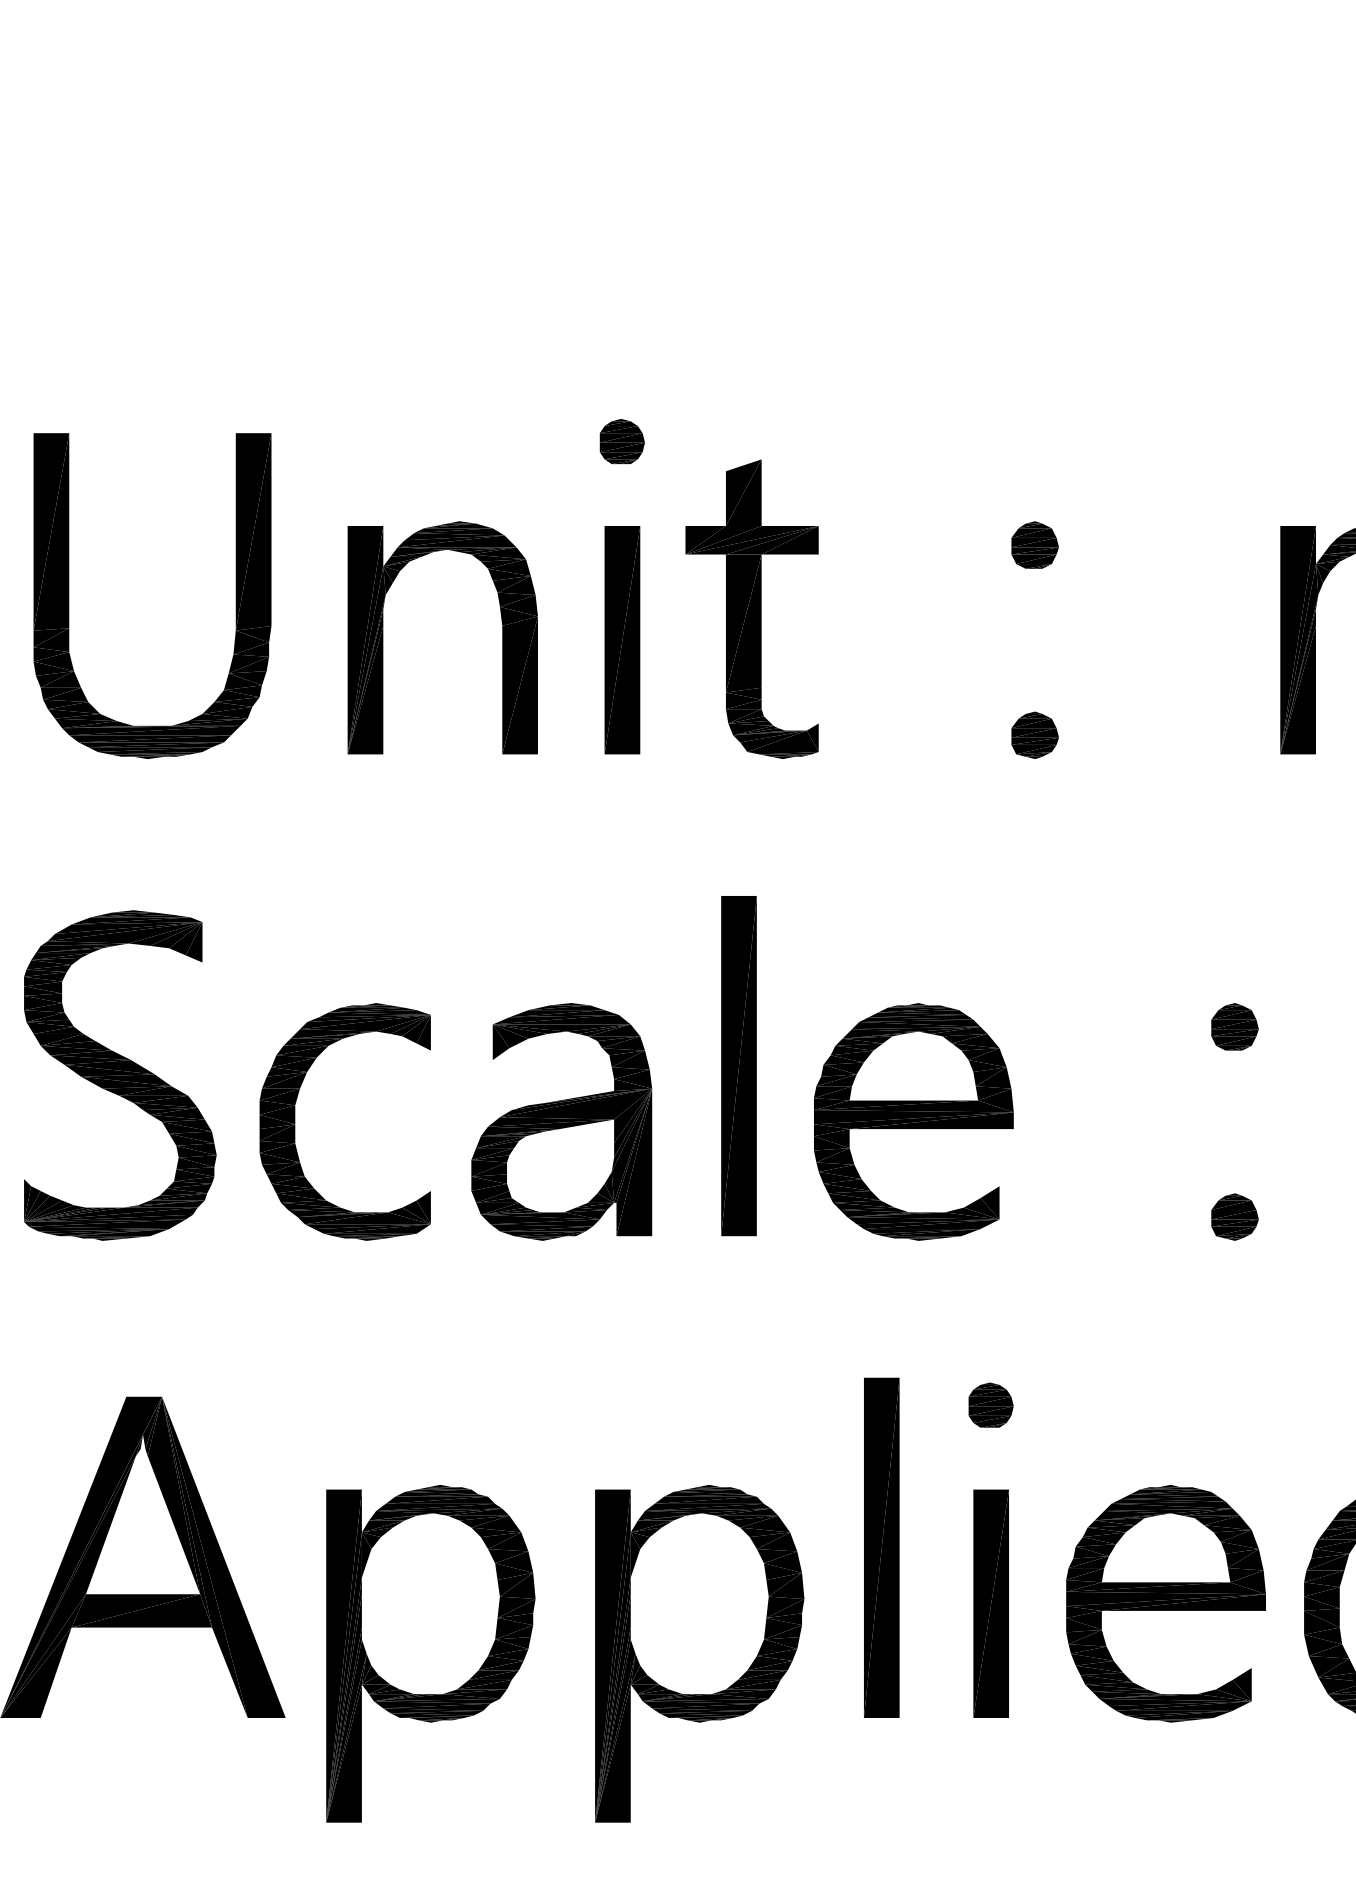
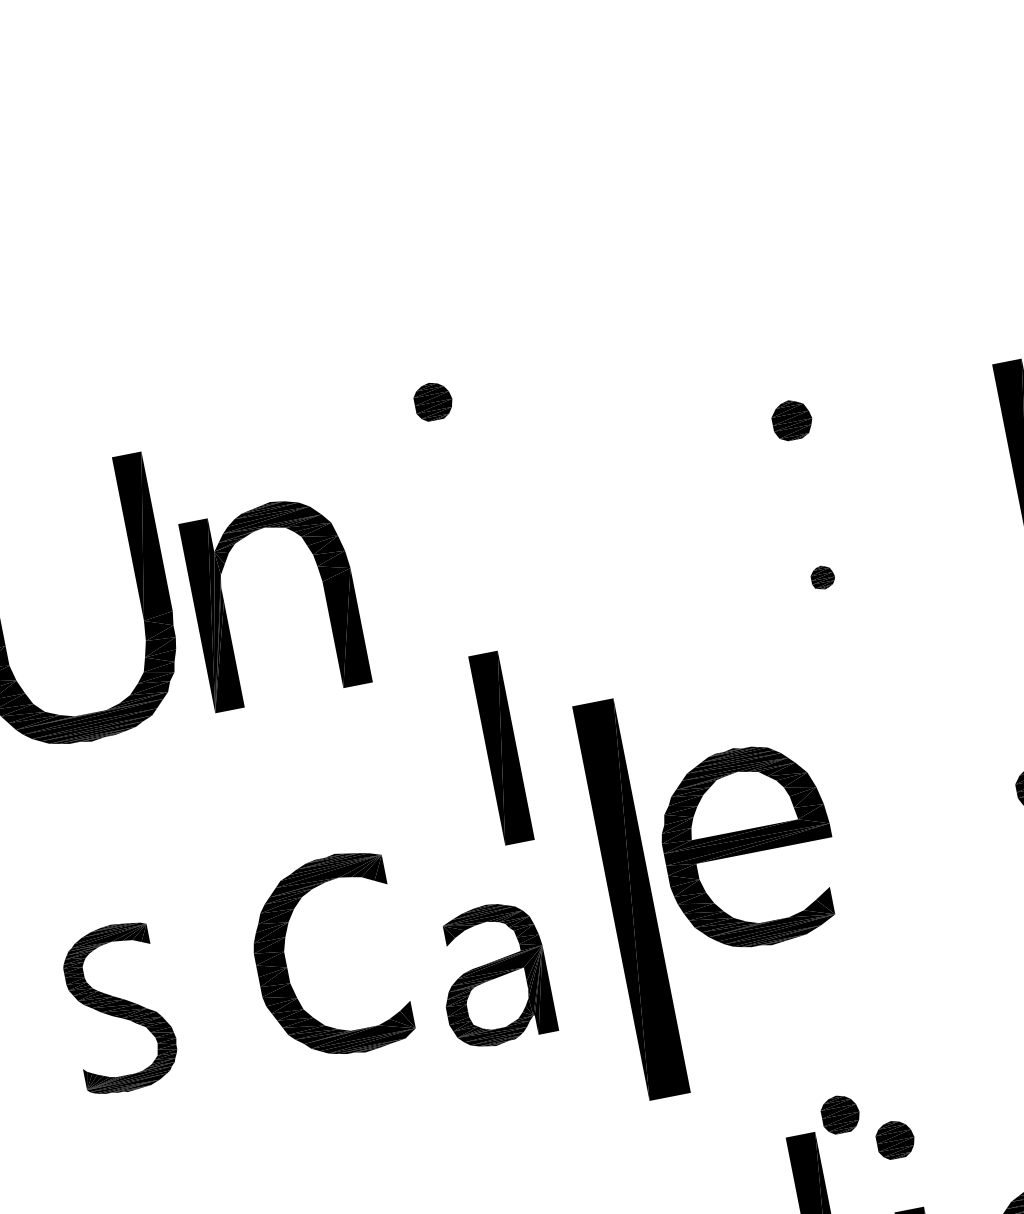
part: (751, 608) -> (567, 518), removed
part: (383, 637) -> (225, 610), moved
part: (622, 640) -> (501, 748), moved
part: (1034, 734) -> (822, 577), size x0.6
part: (738, 1066) -> (631, 900), size x1.4
part: (120, 1075) -> (120, 1008), size x0.6
part: (295, 1121) -> (286, 965), moved
part: (561, 1121) -> (493, 974), size x0.7
part: (913, 1121) -> (748, 847), moved
part: (932, 1362) -> (839, 1113), added

